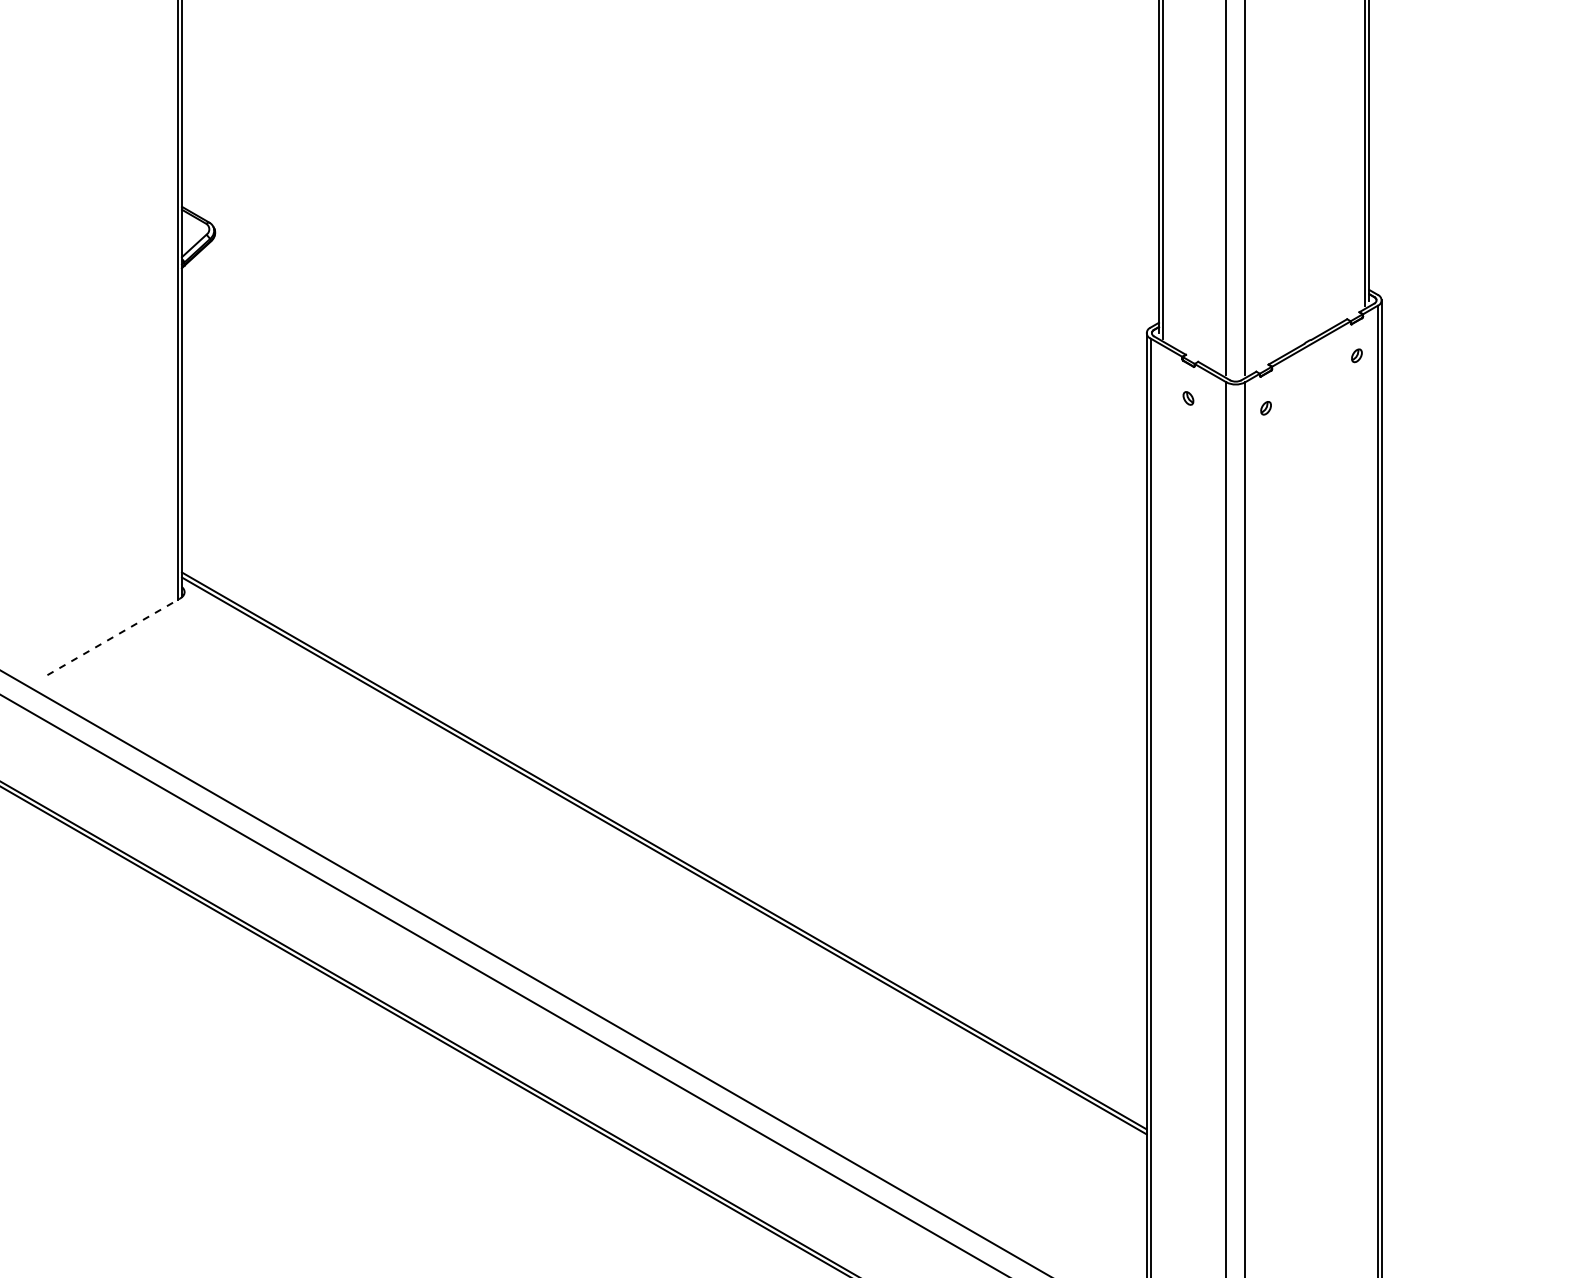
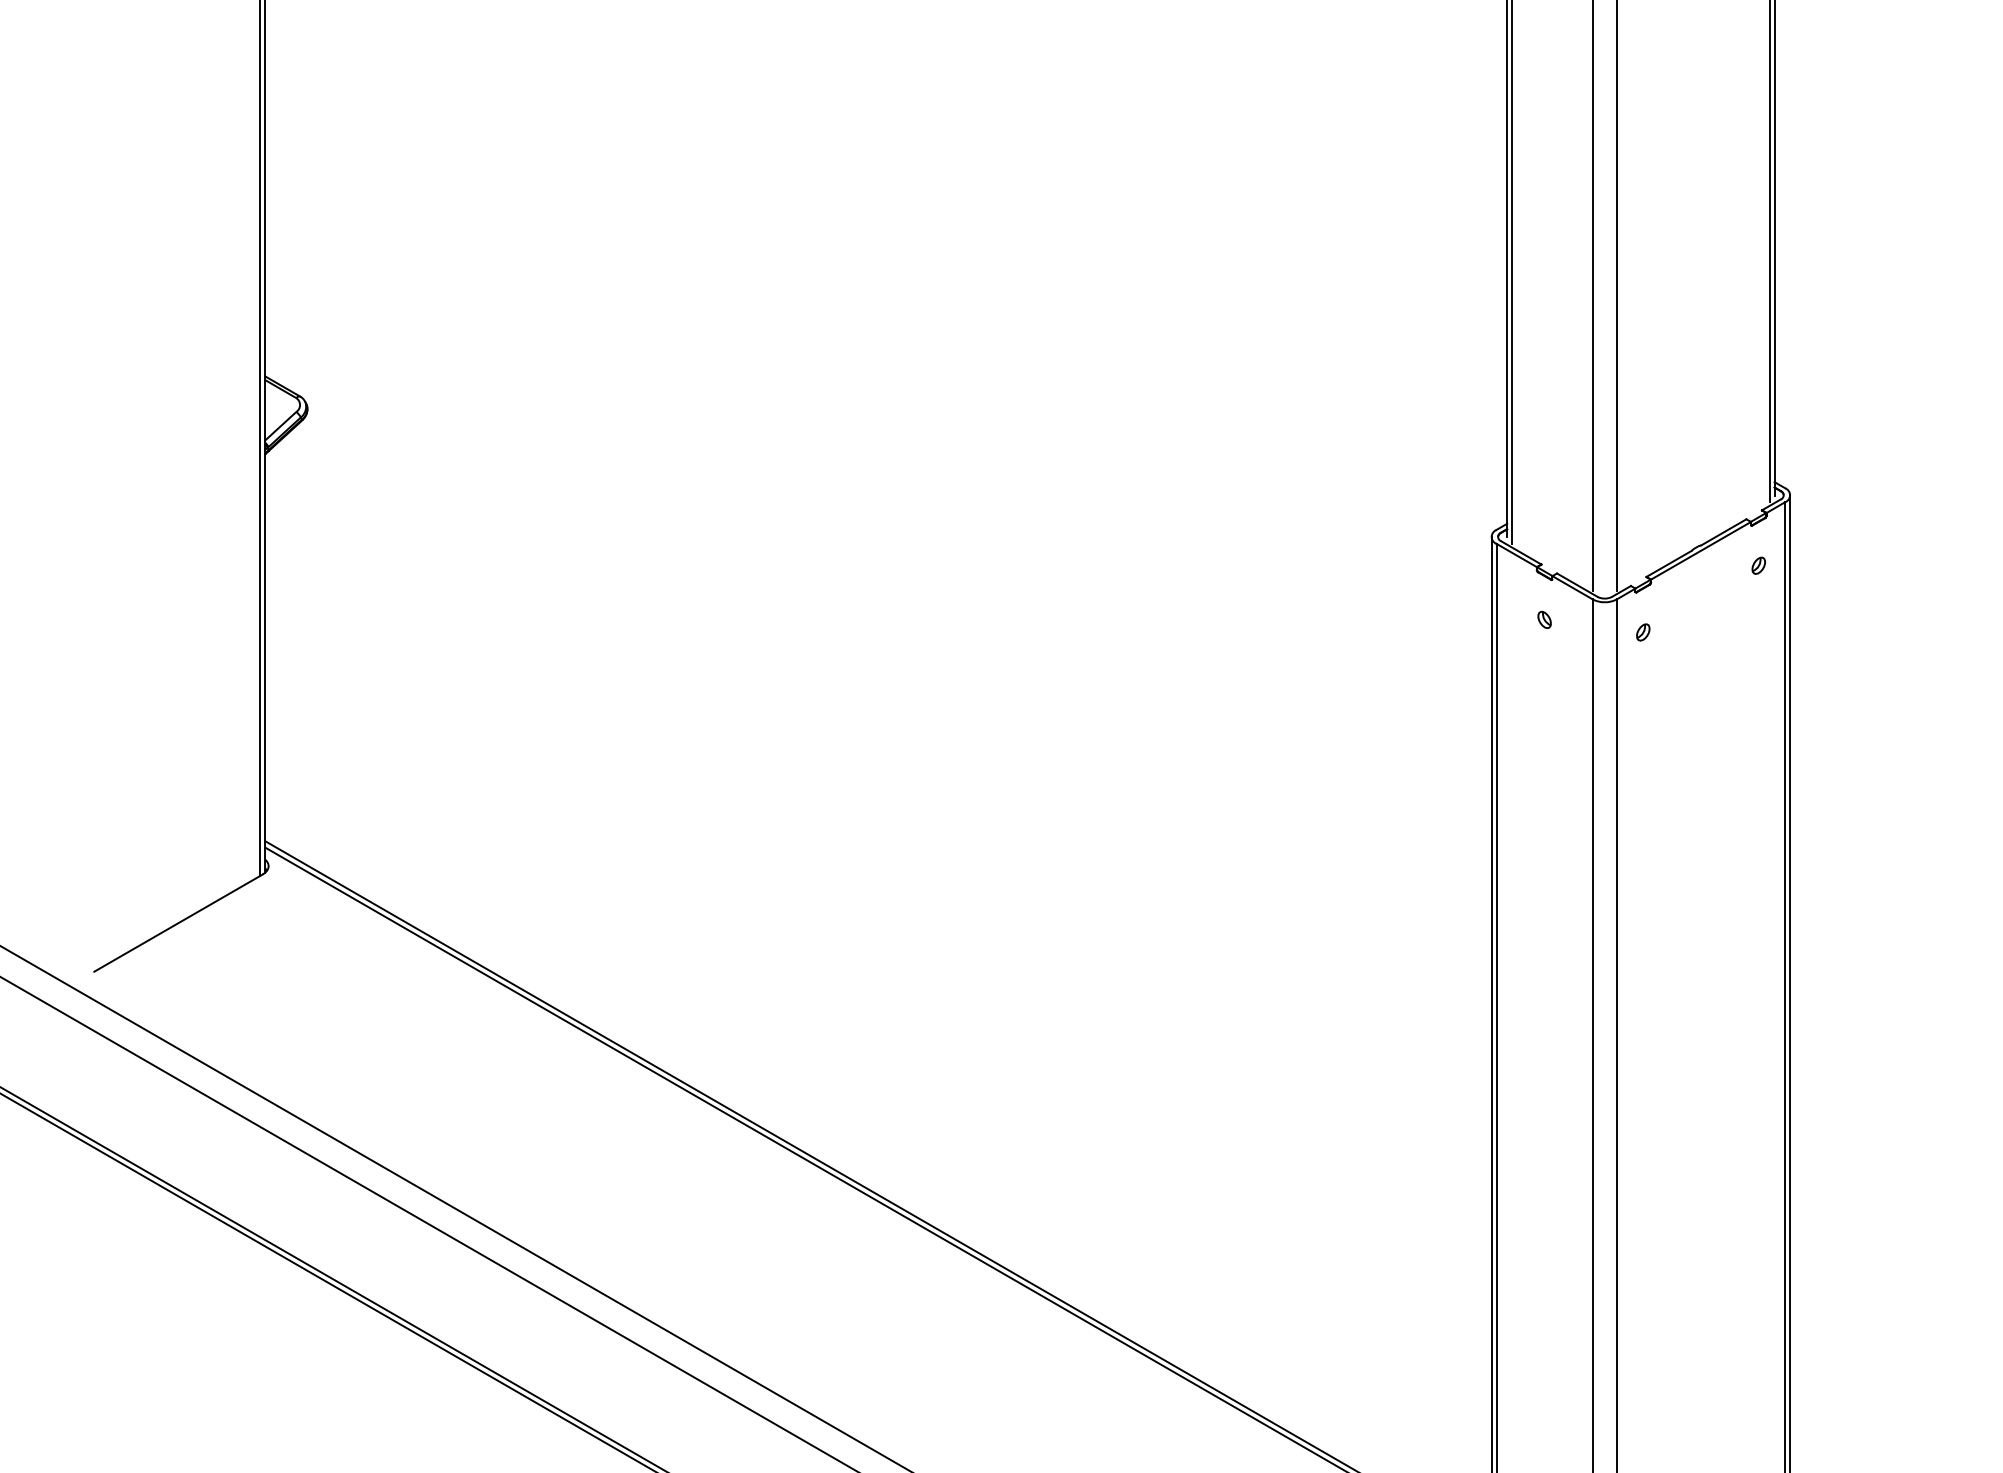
line: (113, 636) -> (178, 922), dashed -> solid

